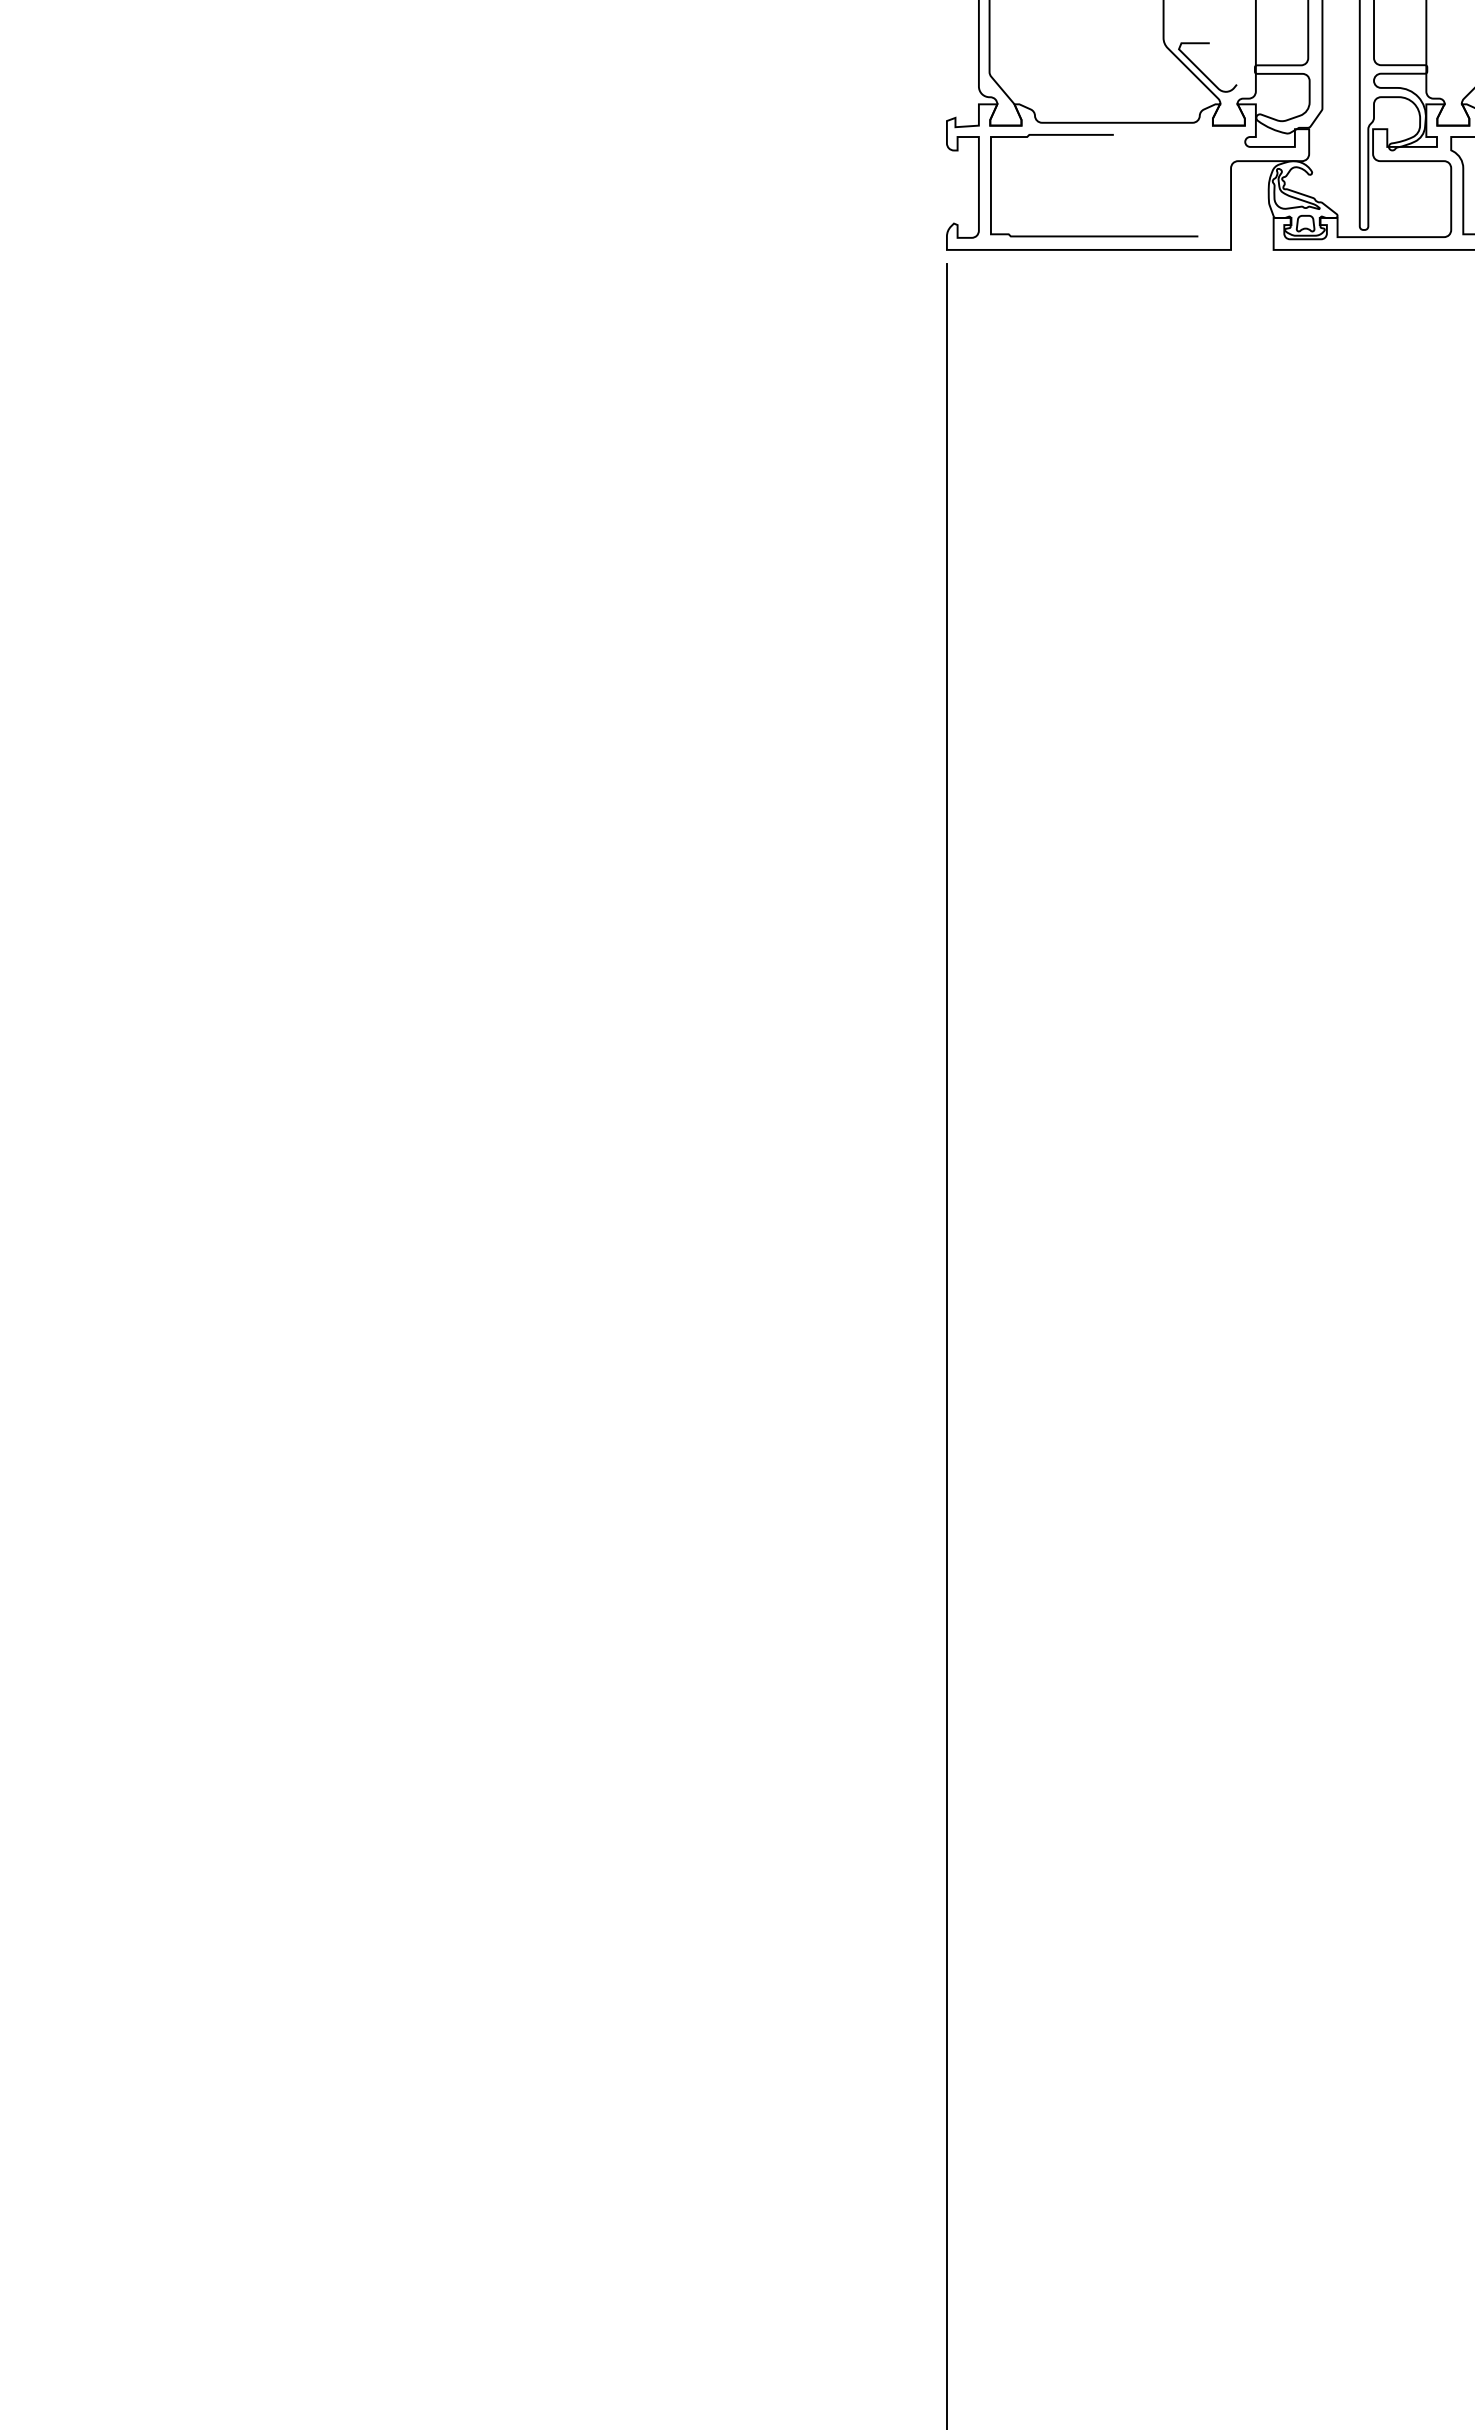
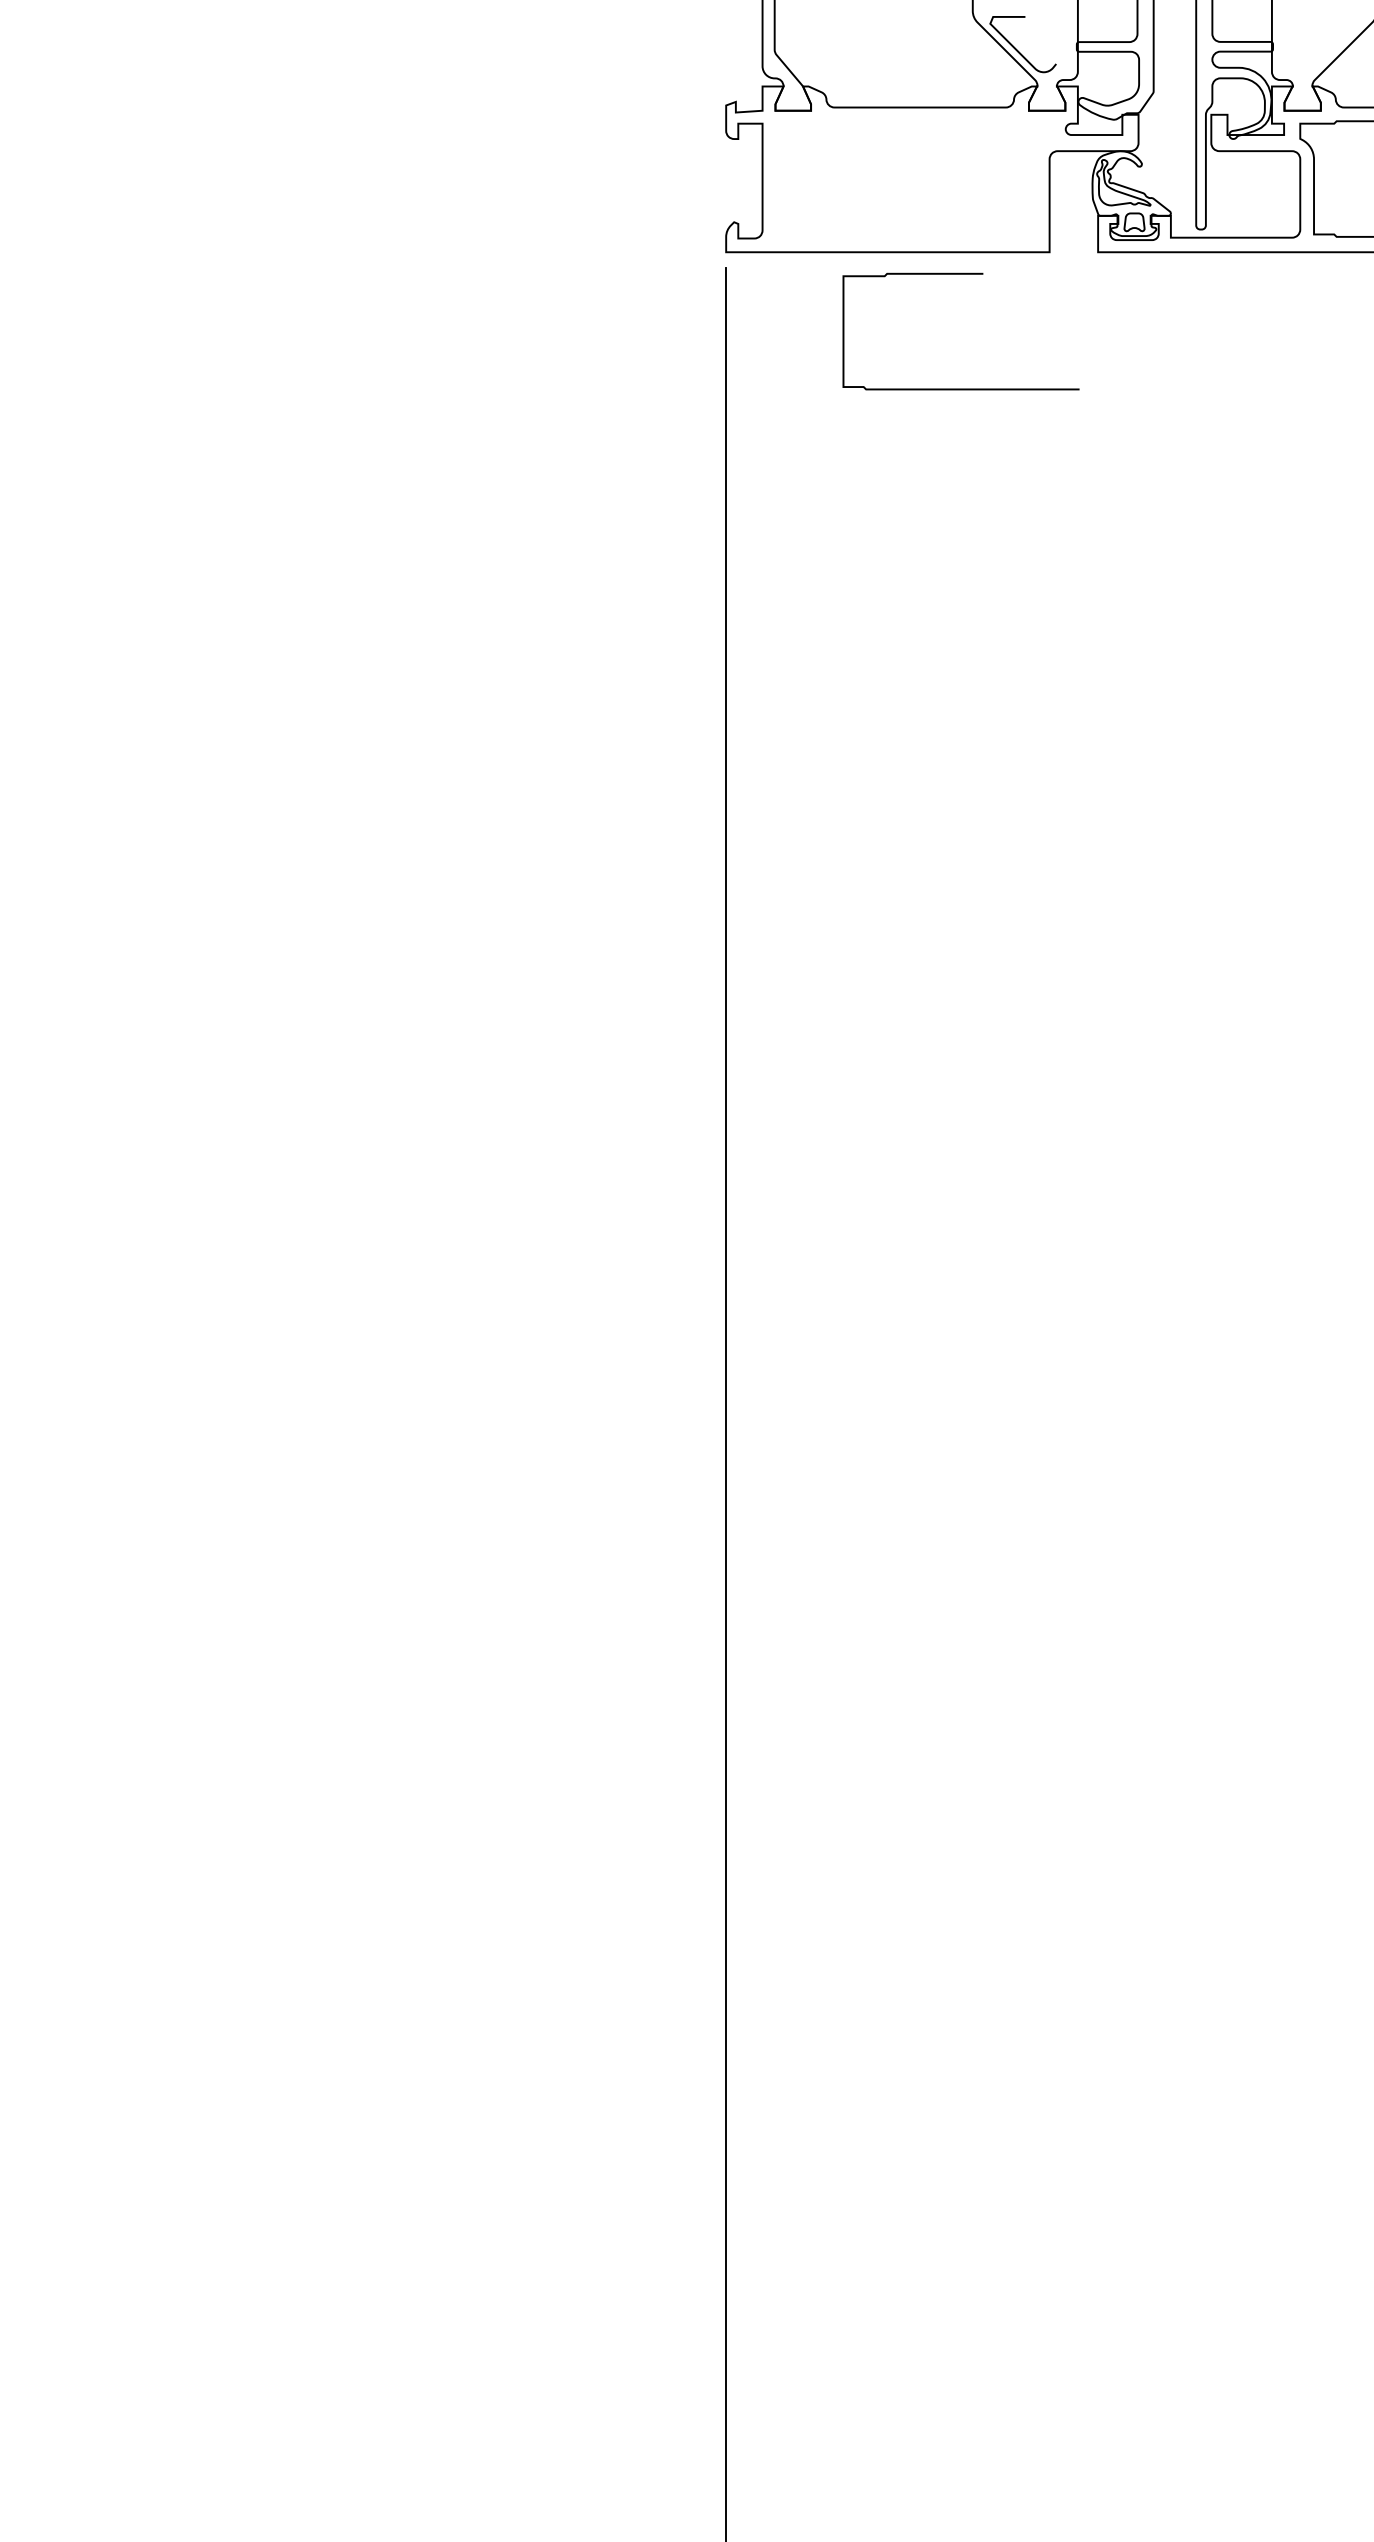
part: (1094, 135) -> (961, 274), moved

